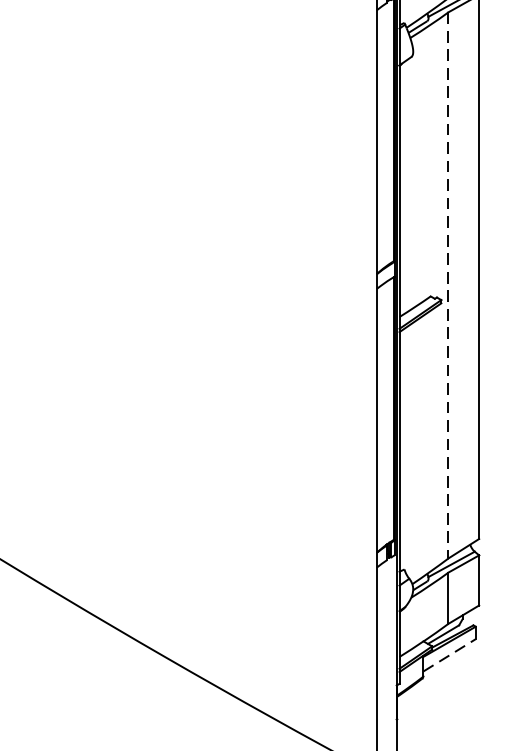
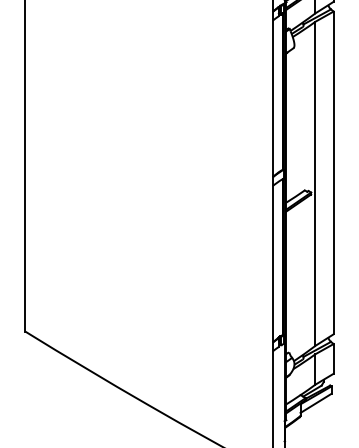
line: (448, 286) -> (315, 184), dashed -> solid
line: (450, 655) -> (316, 403), dashed -> solid

